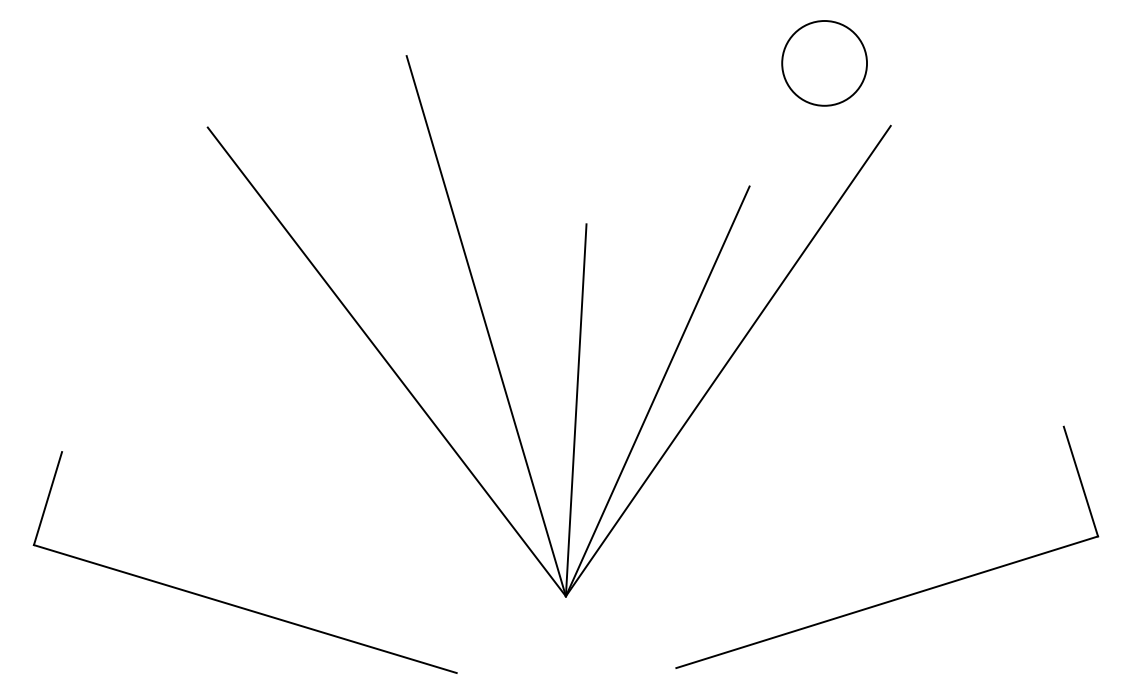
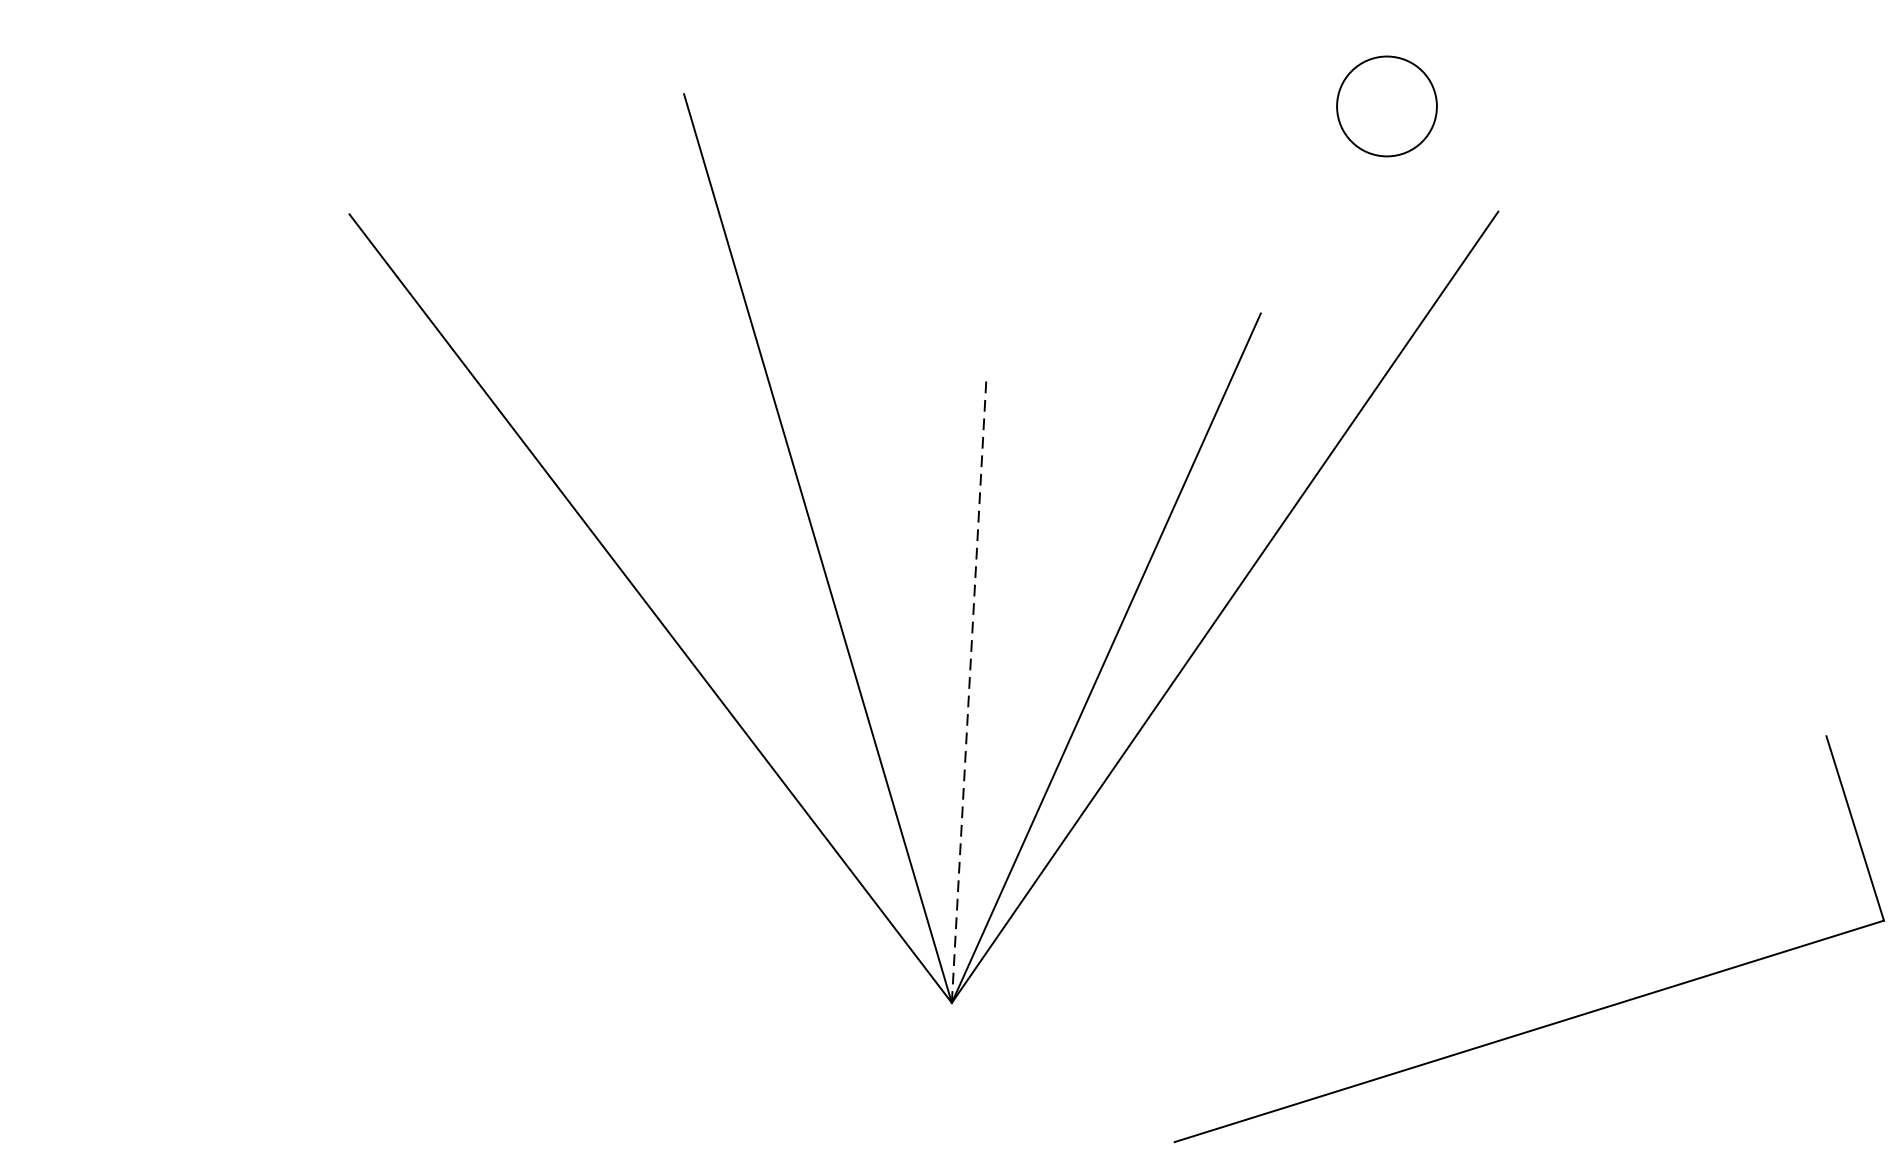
circle: (824, 63) -> (1386, 106), size x0.7
line: (576, 409) -> (969, 688), solid -> dashed
part: (904, 595) -> (1558, 1020), moved
part: (231, 603) -> (389, 1014), removed

